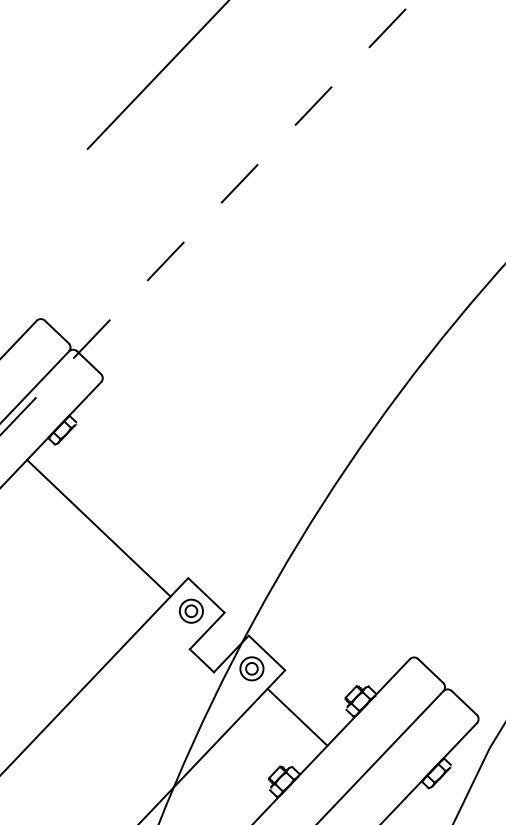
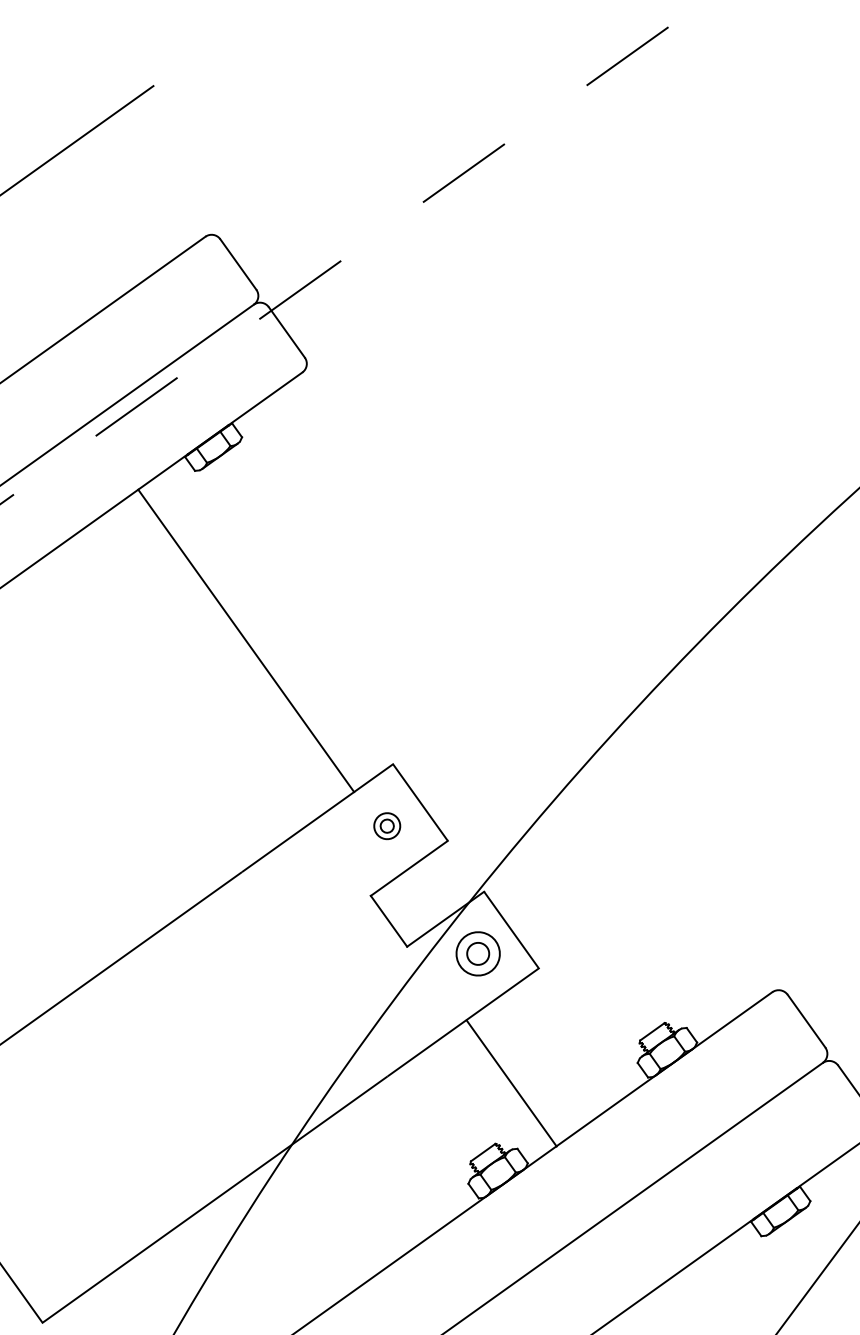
part: (191, 610) -> (387, 825), size x0.6
line: (297, 716) -> (511, 1081), moved

